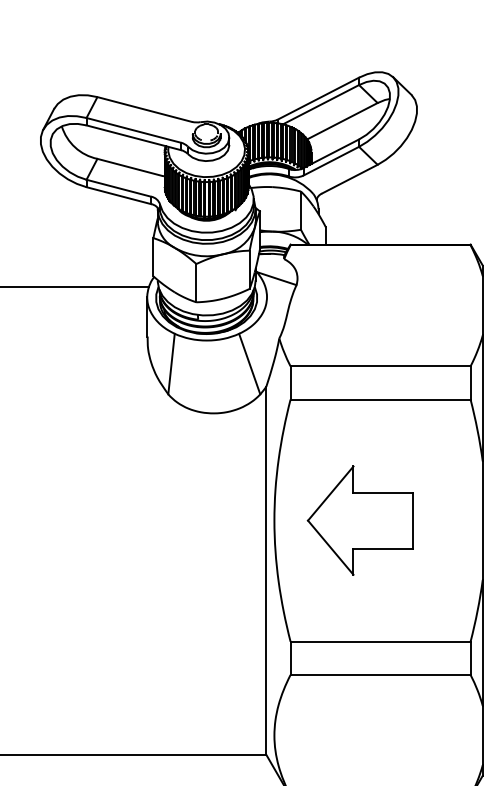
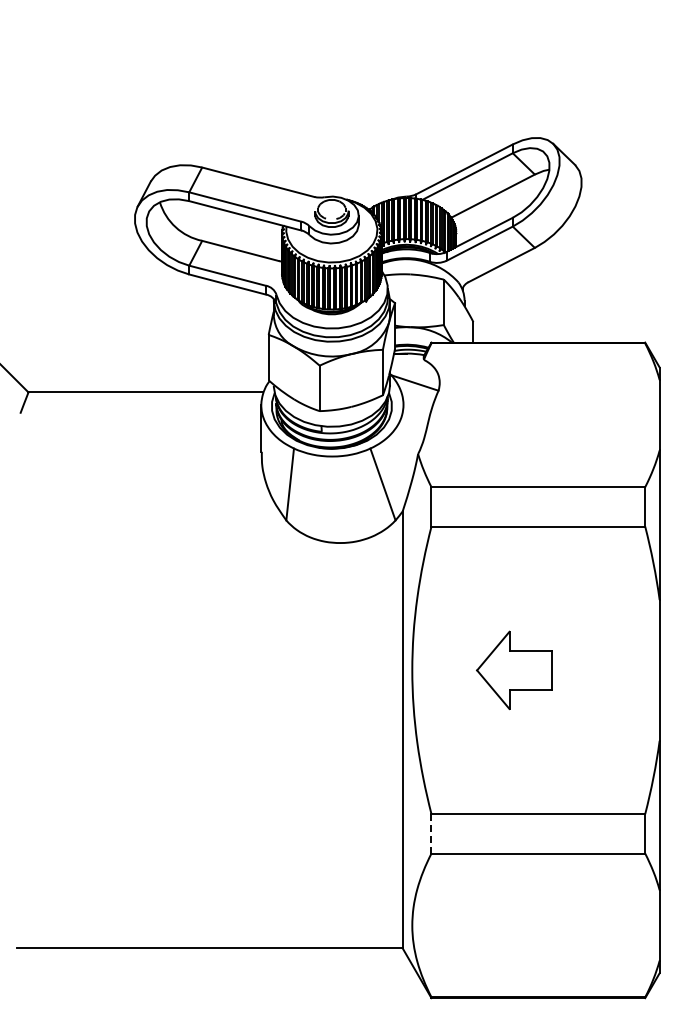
part: (360, 520) -> (514, 670), size x0.6
line: (290, 658) -> (431, 833), solid -> dashed

